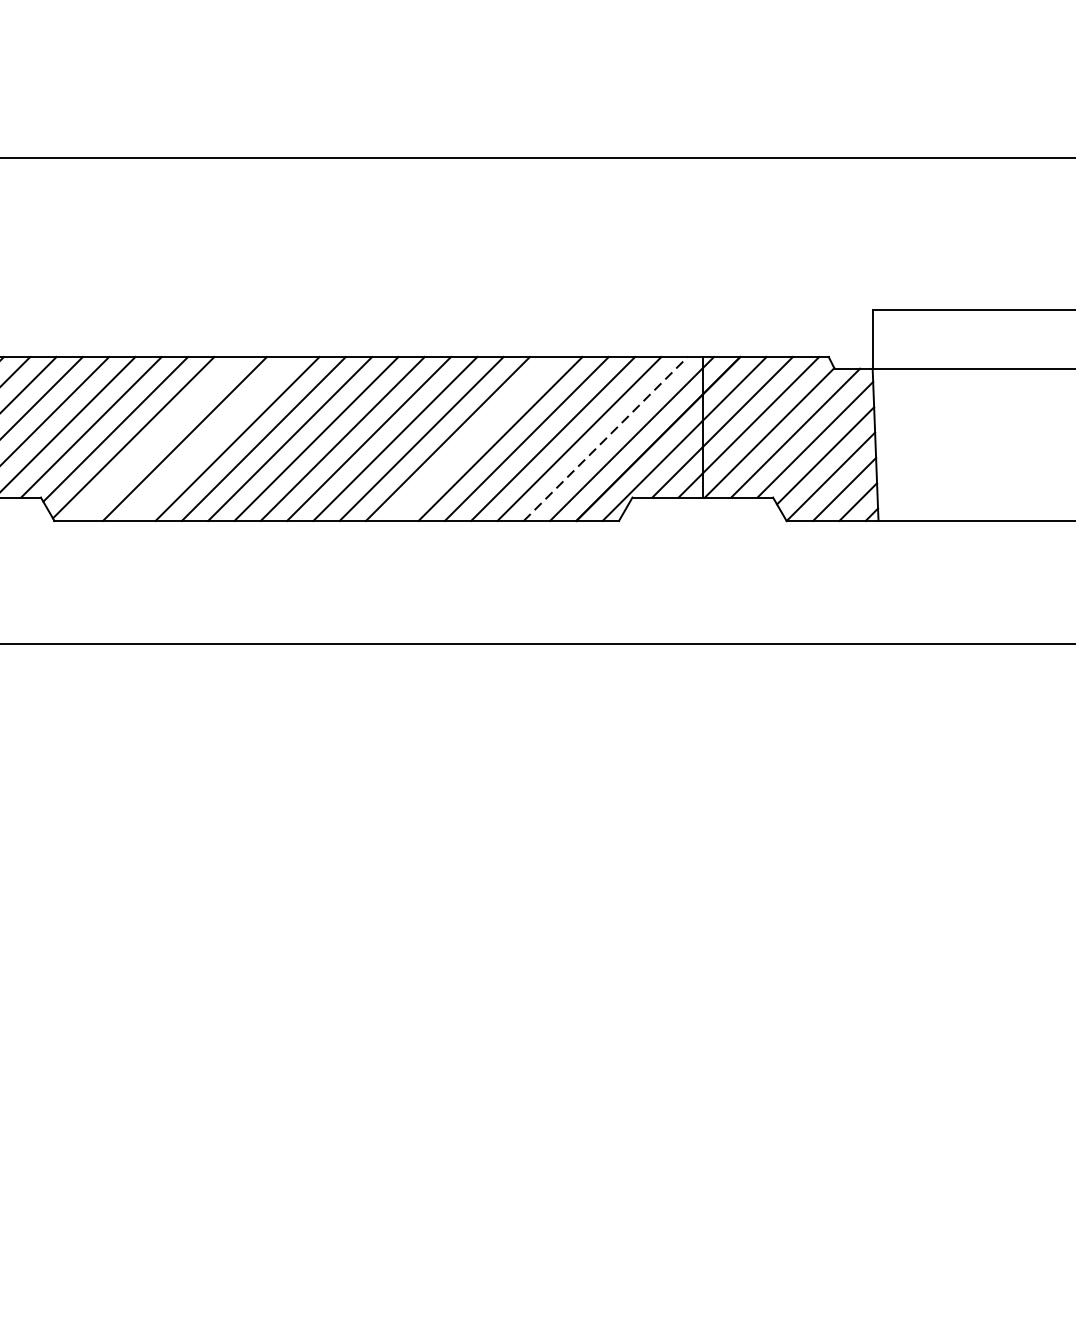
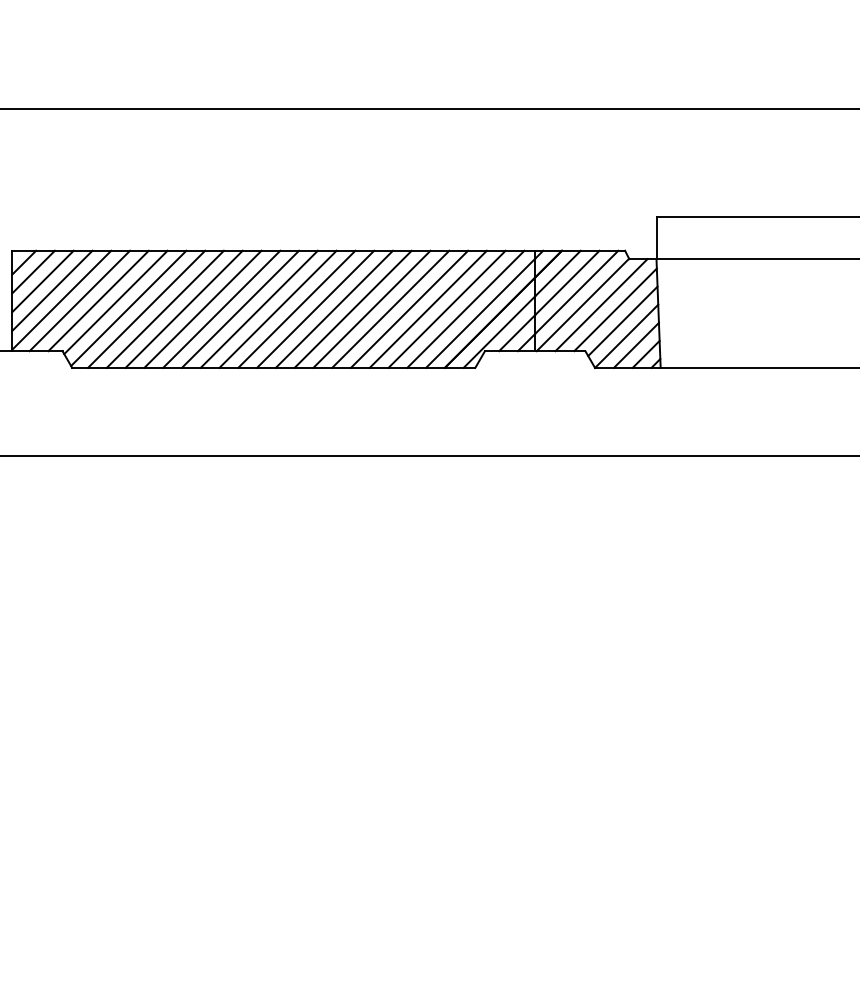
line: (158, 437) -> (146, 308), added
line: (210, 437) -> (183, 308), added
line: (473, 437) -> (371, 308), added
line: (605, 439) -> (465, 309), dashed -> solid

